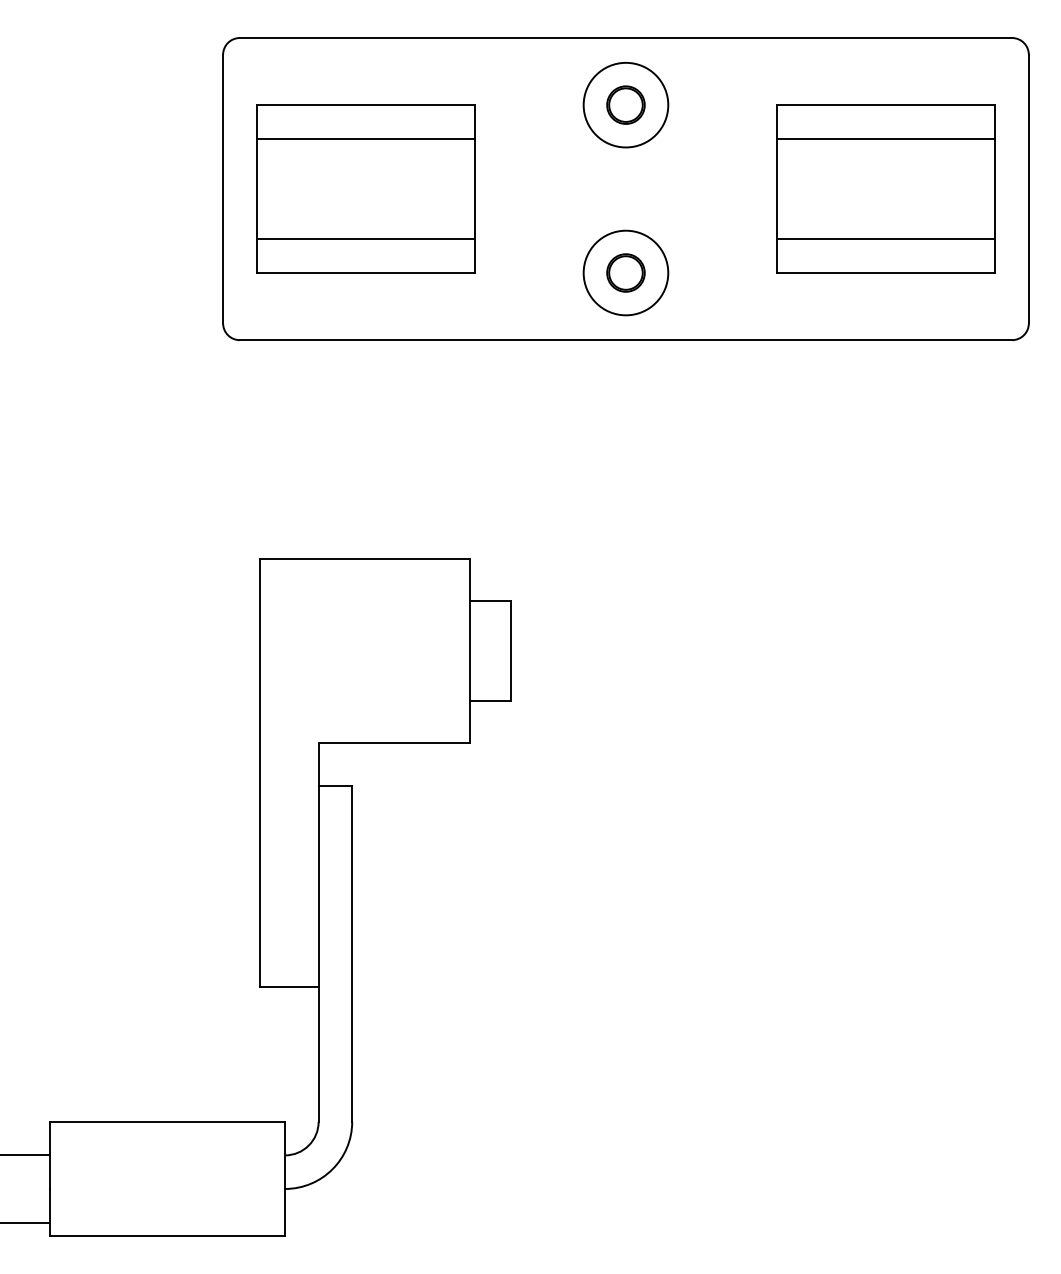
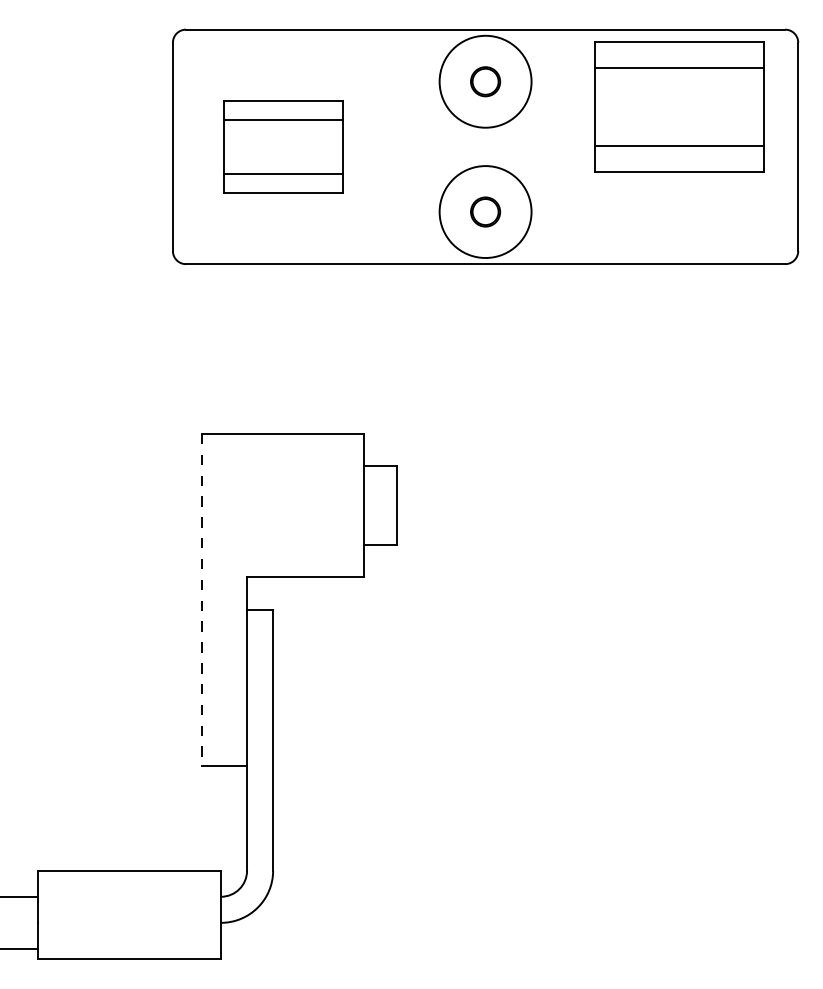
circle: (625, 104) -> (485, 81), size x1.4
part: (365, 188) -> (283, 146), size x0.7
part: (886, 188) -> (679, 106), moved
circle: (625, 272) -> (485, 211), size x1.4
line: (259, 773) -> (201, 600), solid -> dashed

